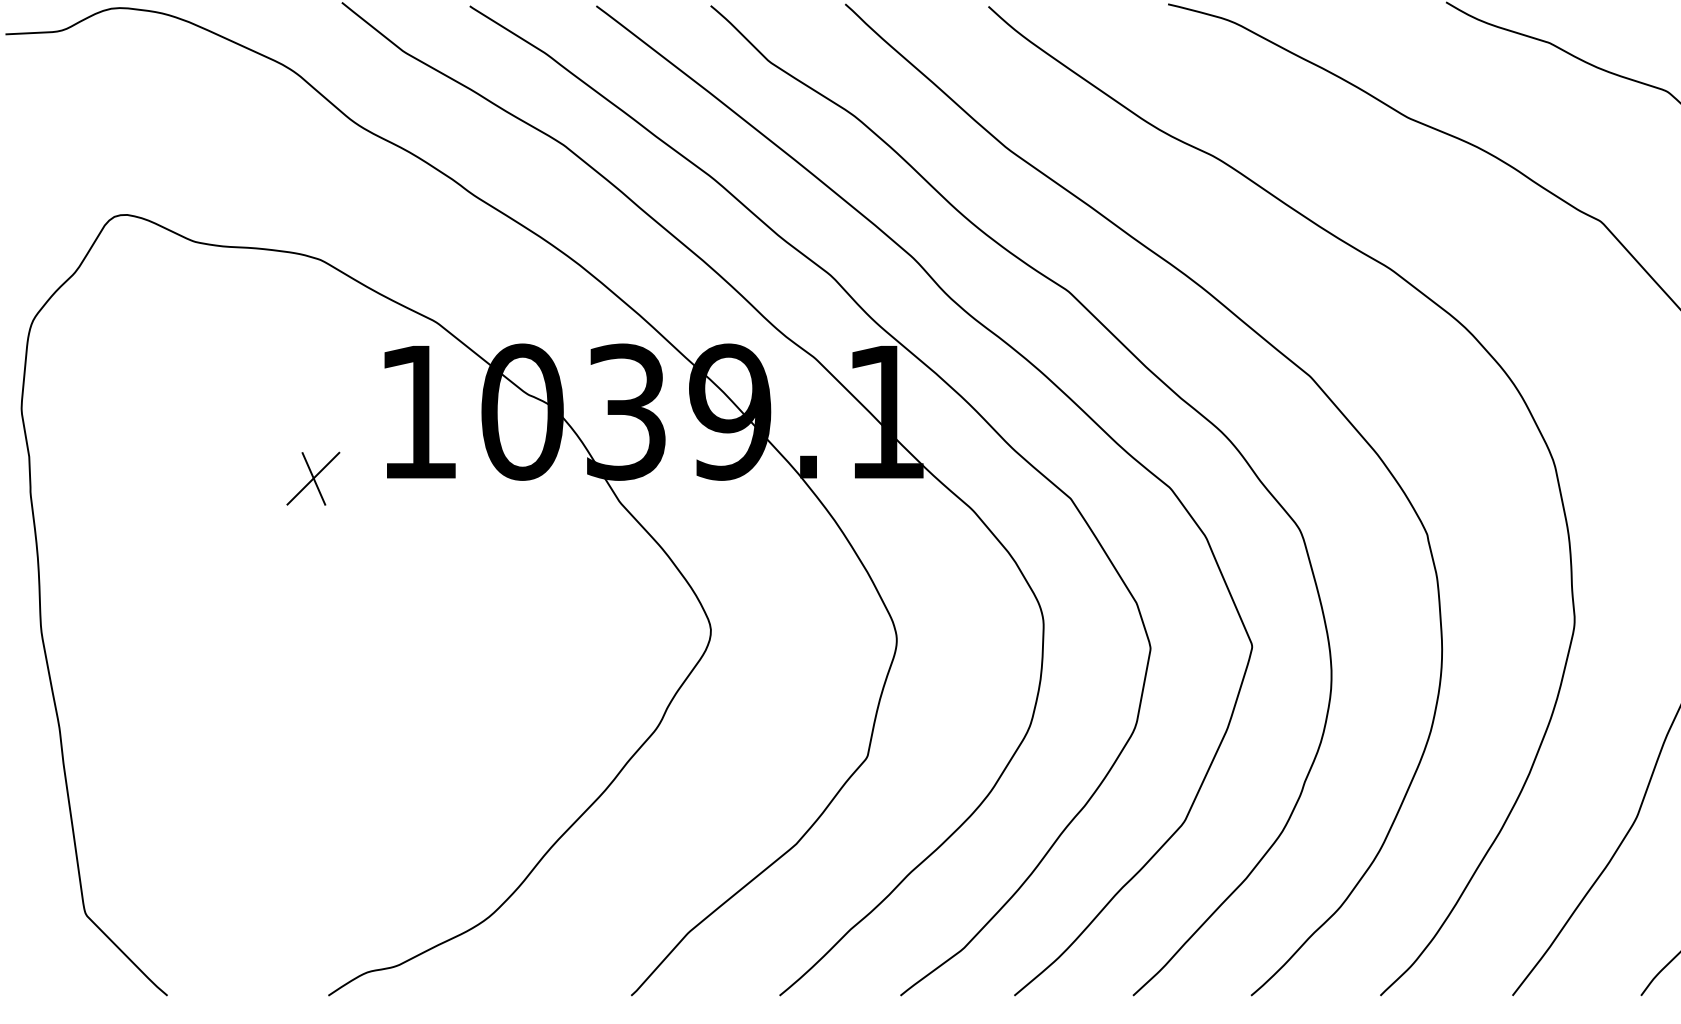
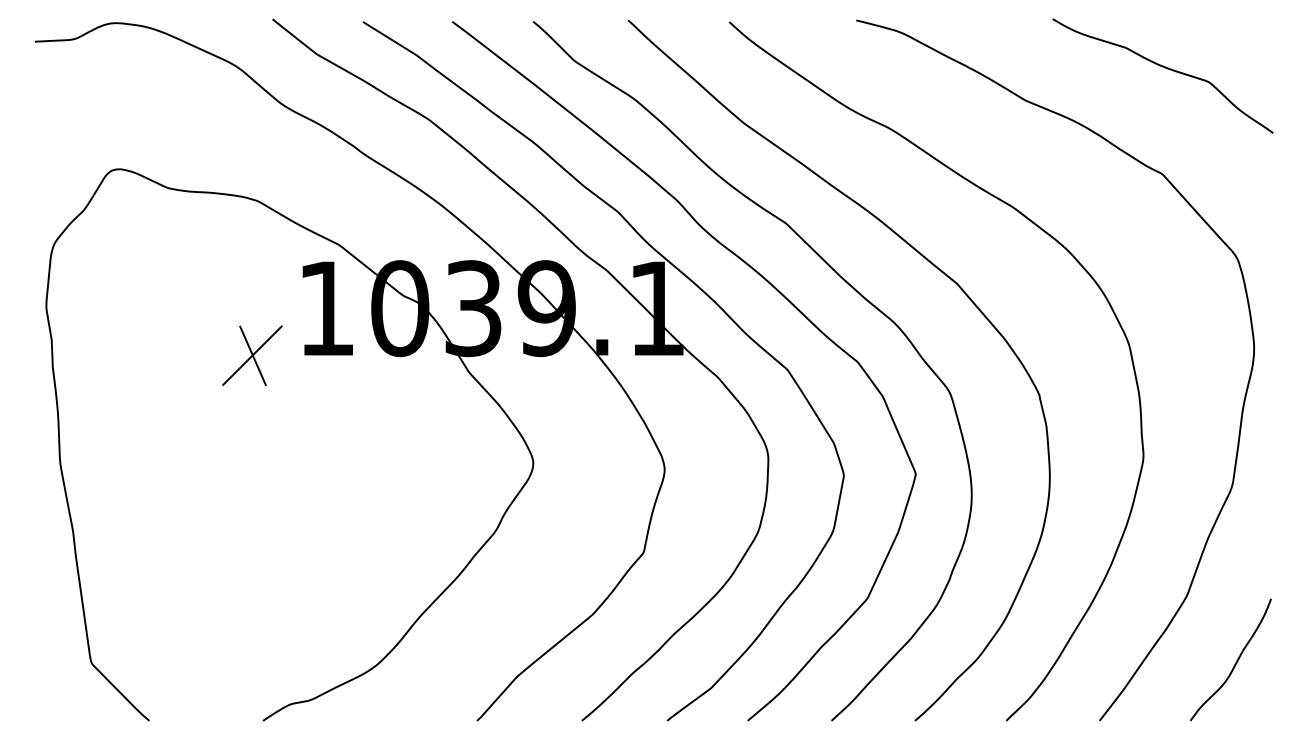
part: (313, 478) -> (252, 355), size x1.6

